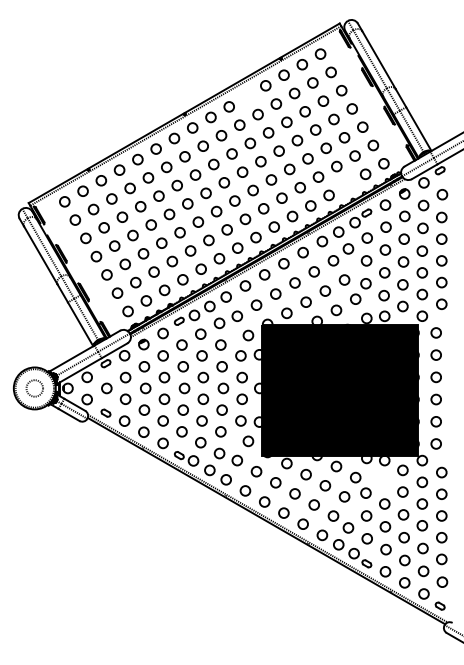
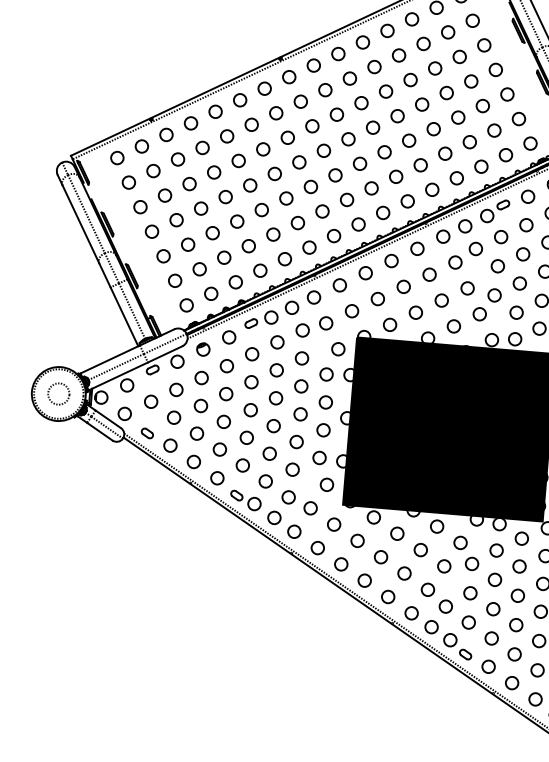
circle: (247, 96) -> (362, 42), added
circle: (347, 184) -> (481, 166), added
circle: (383, 480) -> (495, 549), added

